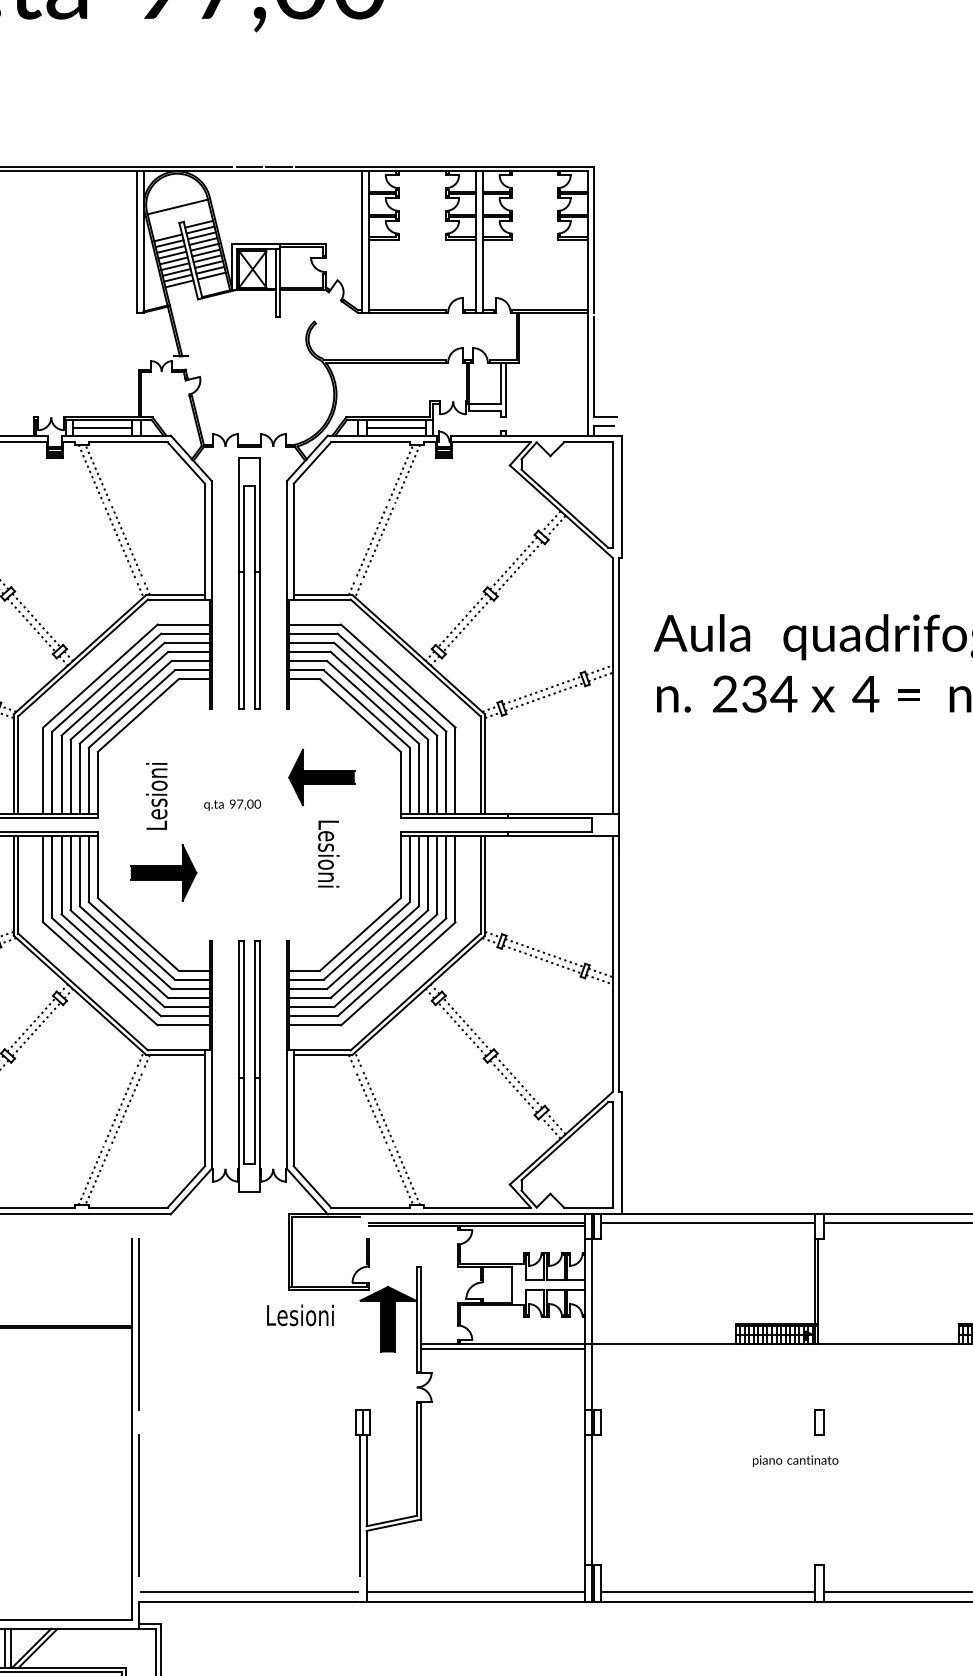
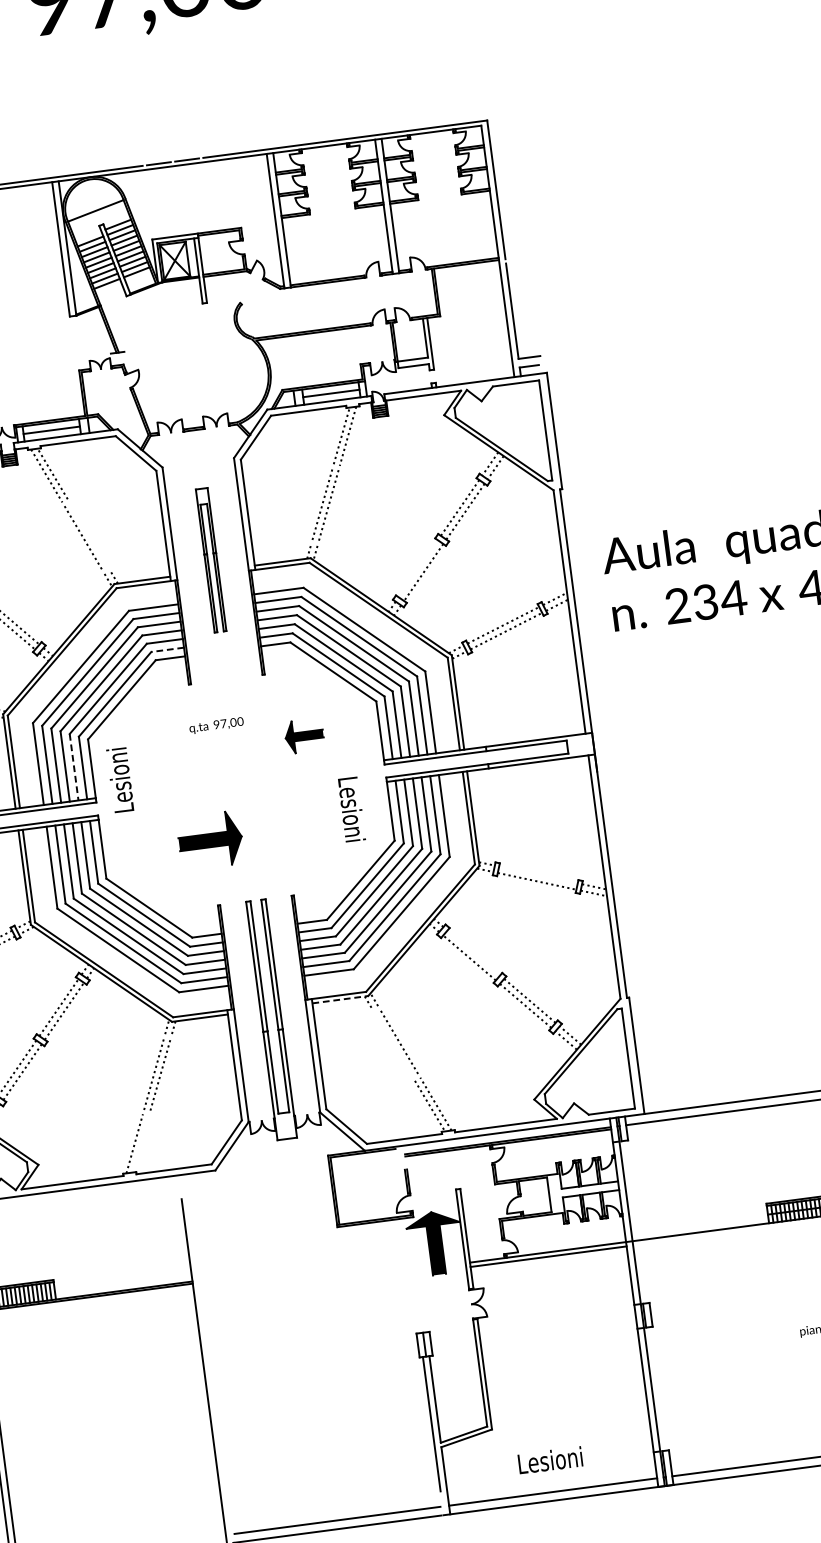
line: (126, 540) -> (88, 534), removed
part: (249, 583) -> (211, 560), size x0.6
line: (462, 620) -> (418, 568), removed
line: (191, 670) -> (166, 650), solid -> dashed
part: (321, 777) -> (304, 735), size x0.6
line: (79, 778) -> (73, 767), solid -> dashed
text: (156, 796) -> (120, 780), moved
text: (232, 804) -> (216, 725), moved
text: (328, 853) -> (351, 808), moved
part: (163, 872) -> (210, 840), moved
line: (544, 953) -> (538, 875), removed
line: (467, 1024) -> (473, 952), removed
line: (323, 1054) -> (340, 999), solid -> dashed
line: (371, 1108) -> (393, 1044), removed
line: (97, 1176) -> (140, 1143), removed
text: (300, 1315) -> (550, 1460), moved
line: (138, 1324) -> (198, 1279), removed
line: (138, 1505) -> (221, 1451), removed

